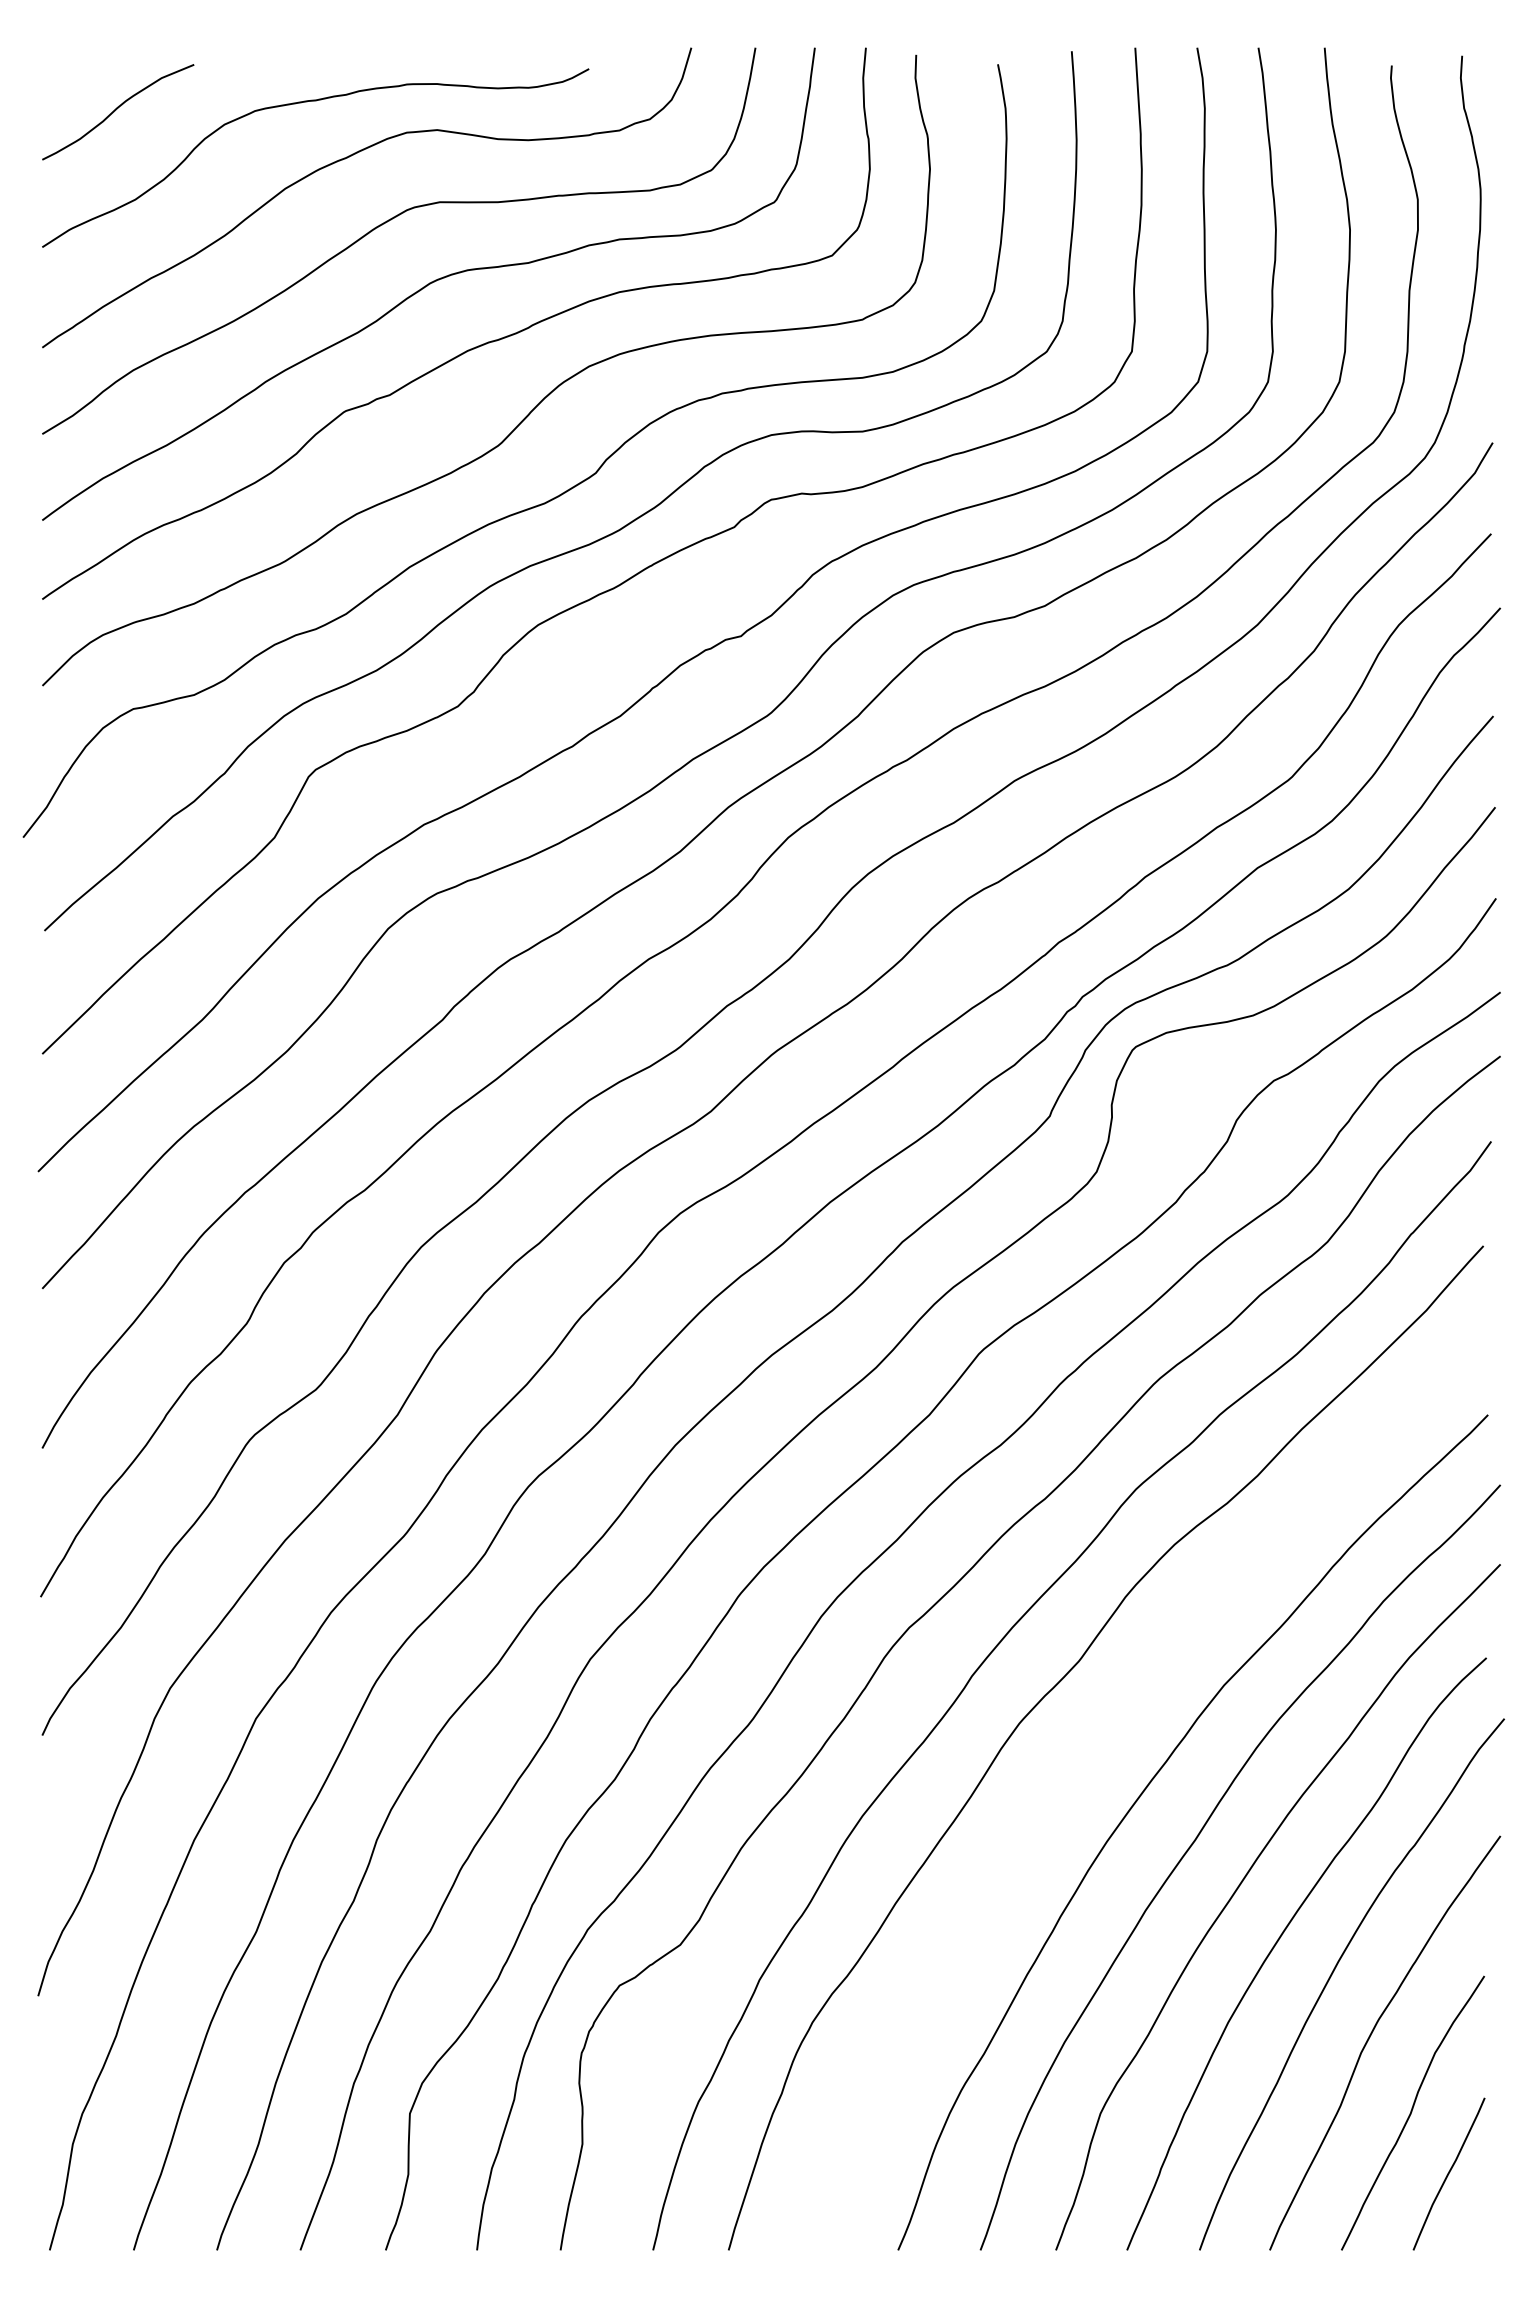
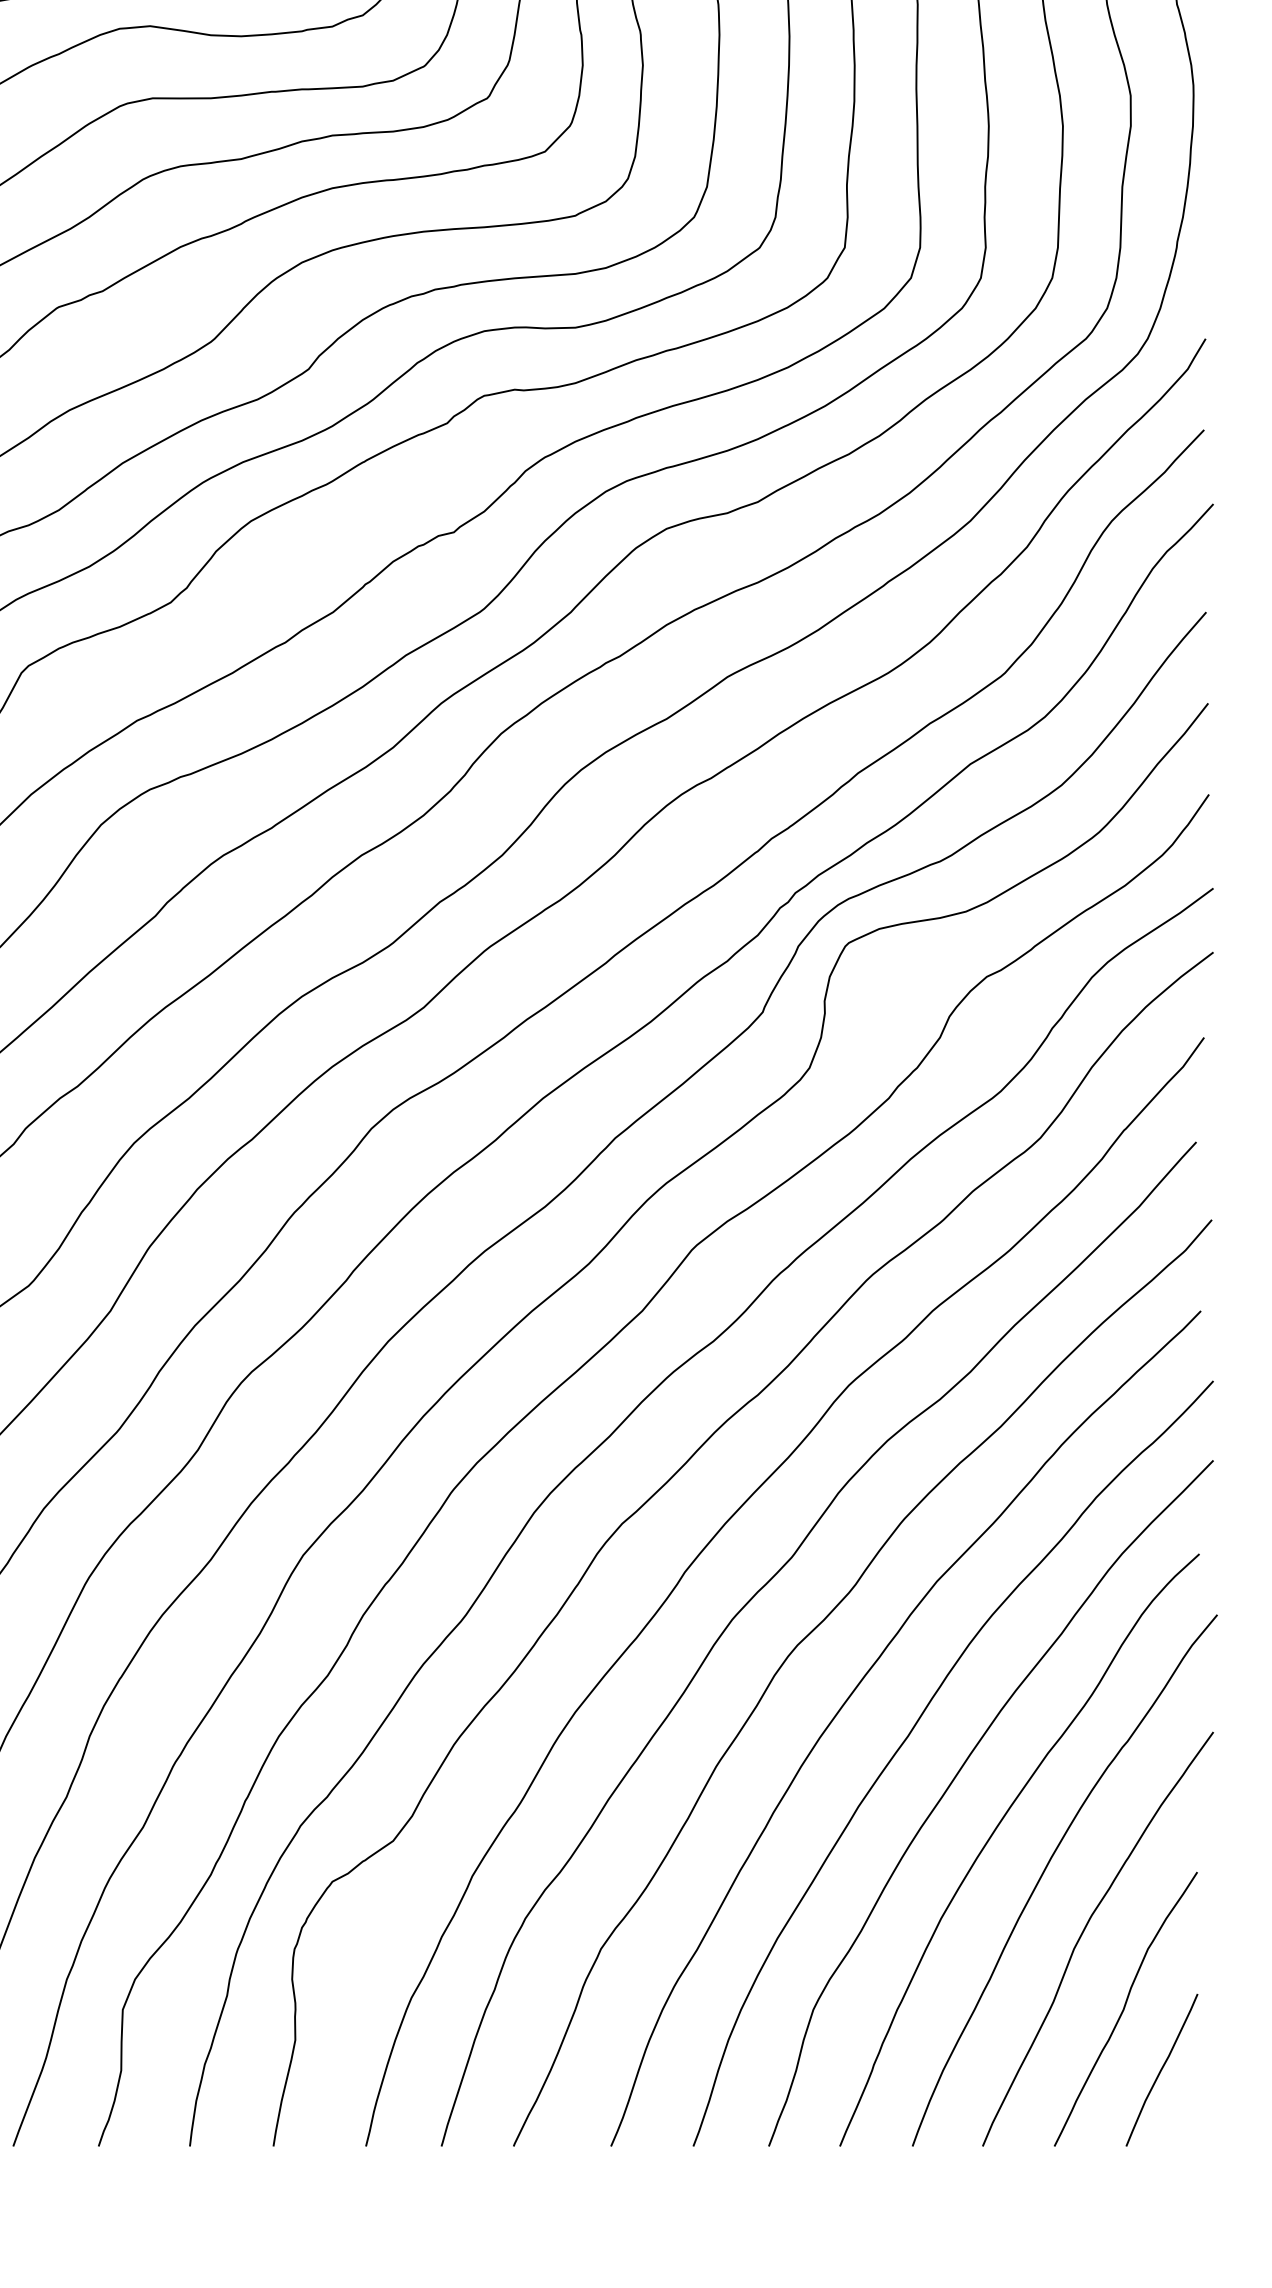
curve: (1099, 1736) -> (812, 1632), added

